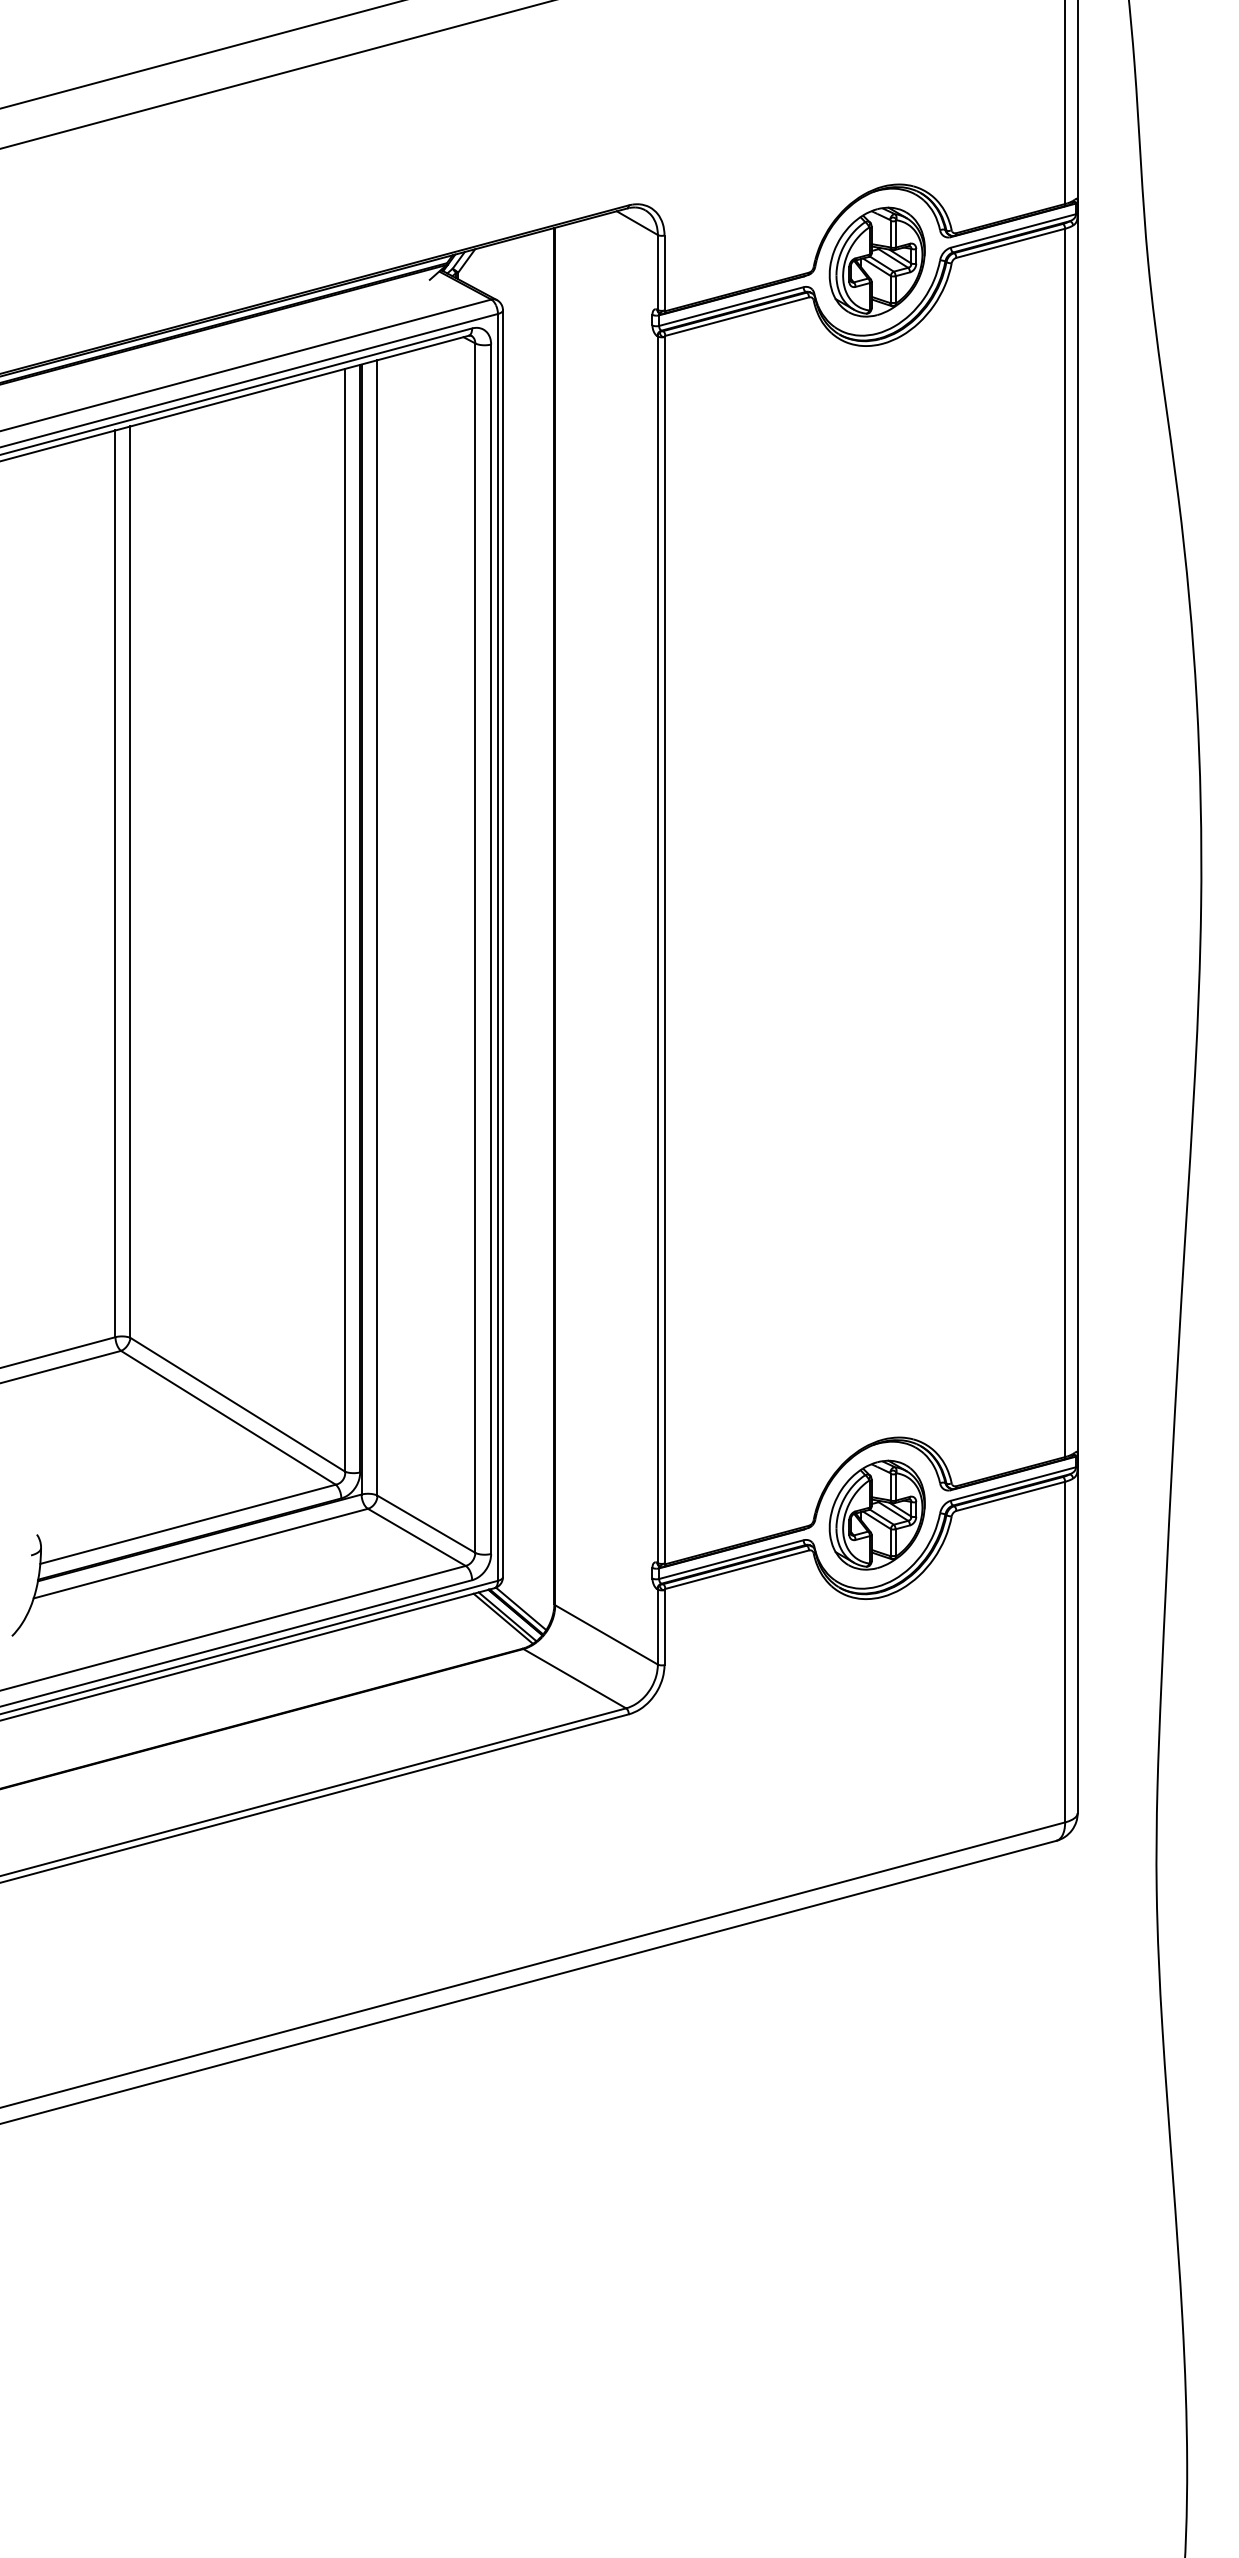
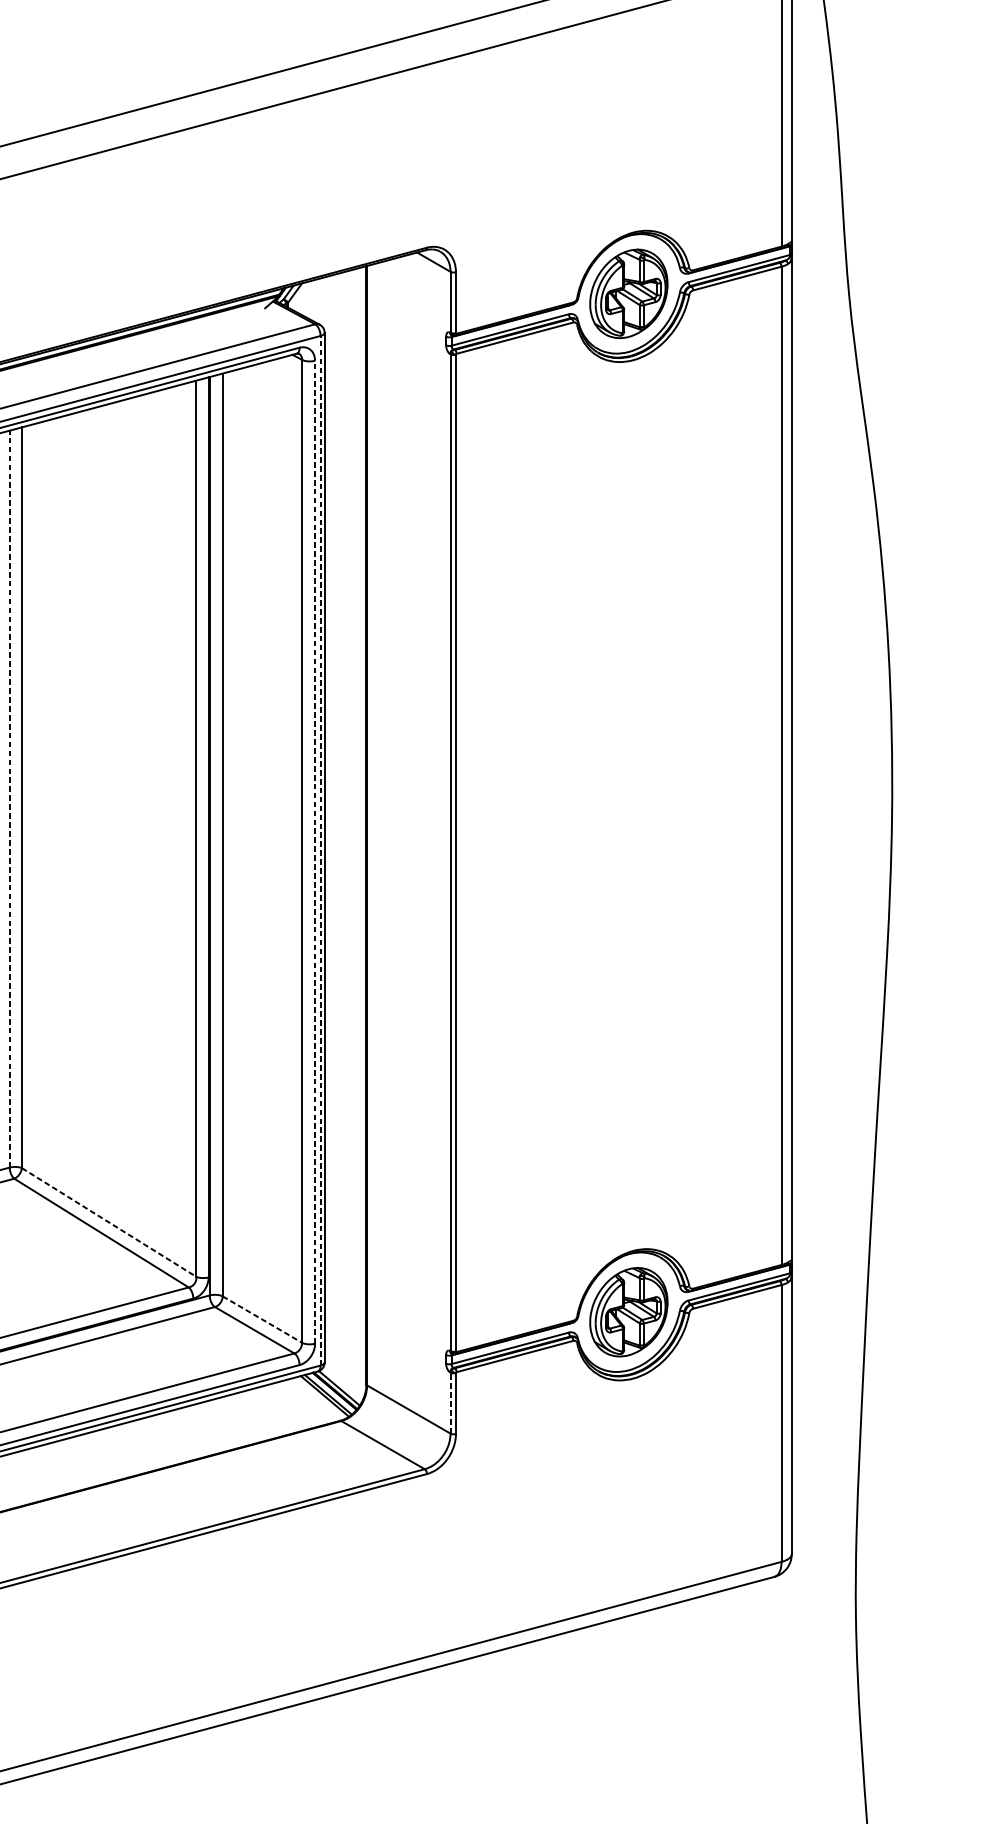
line: (115, 883) -> (9, 798), solid -> dashed
line: (497, 946) -> (320, 850), solid -> dashed
line: (491, 949) -> (315, 852), solid -> dashed
line: (238, 1405) -> (109, 1223), solid -> dashed
line: (426, 1524) -> (262, 1319), solid -> dashed
line: (657, 1627) -> (450, 1403), solid -> dashed

